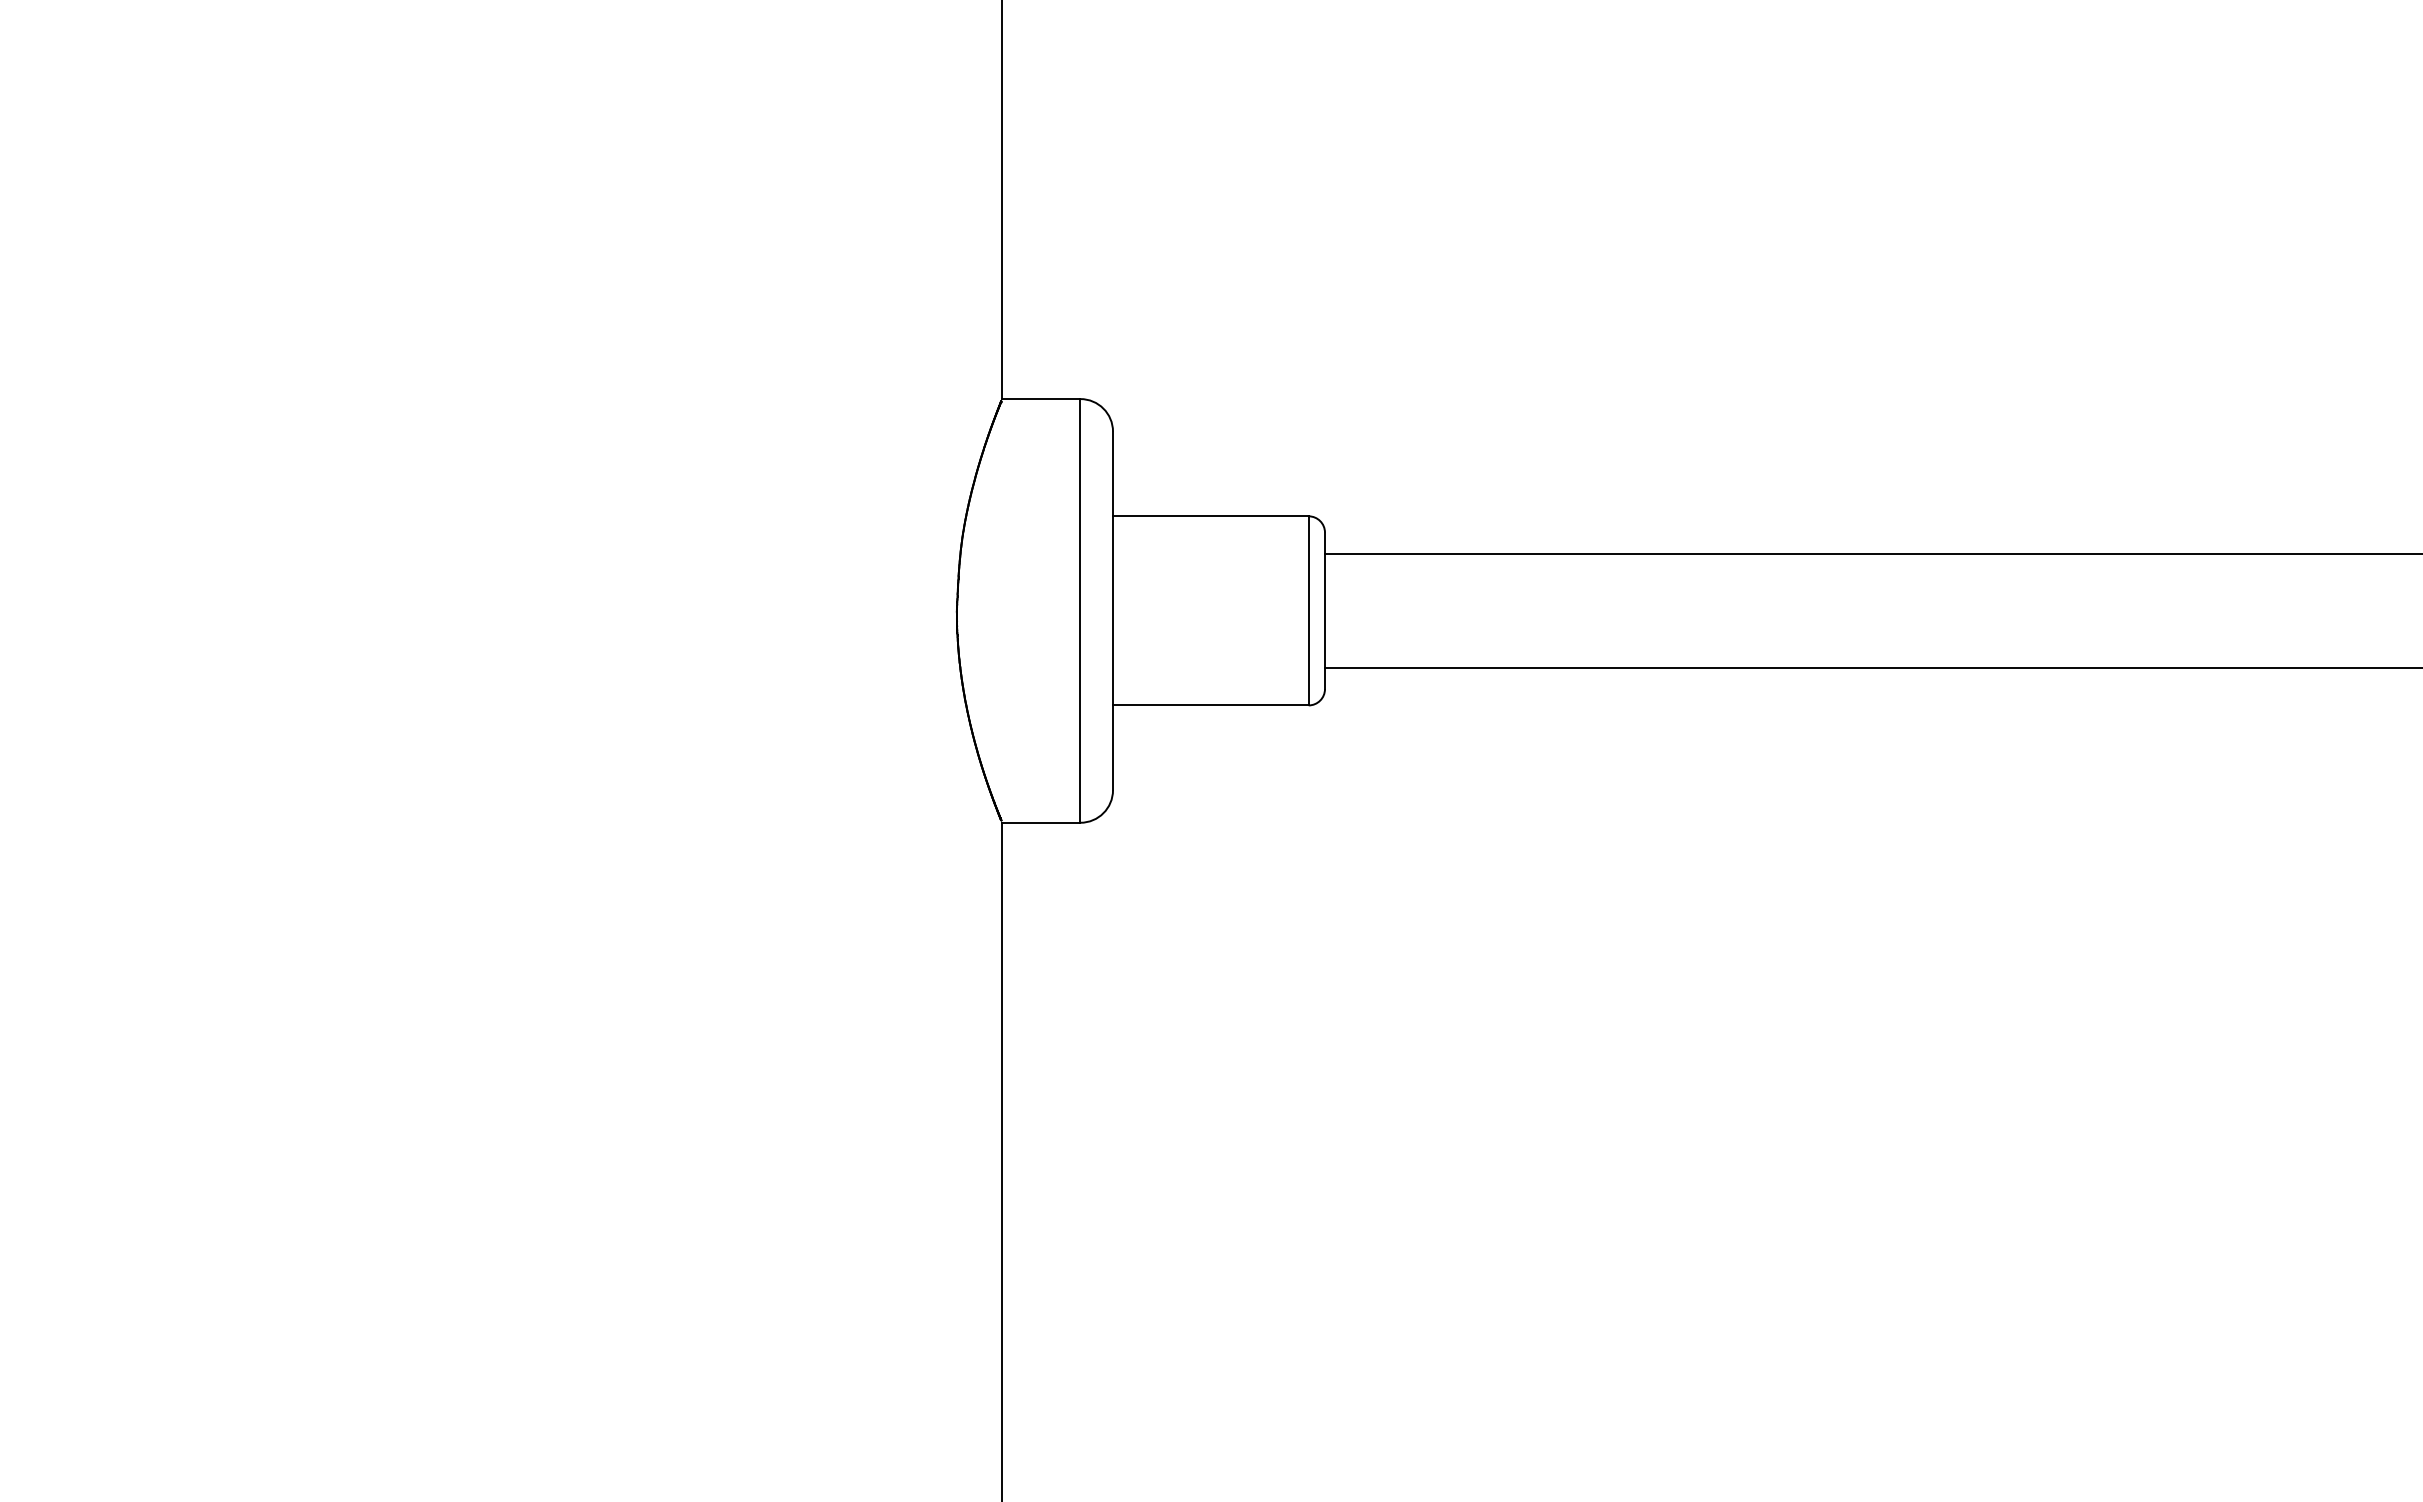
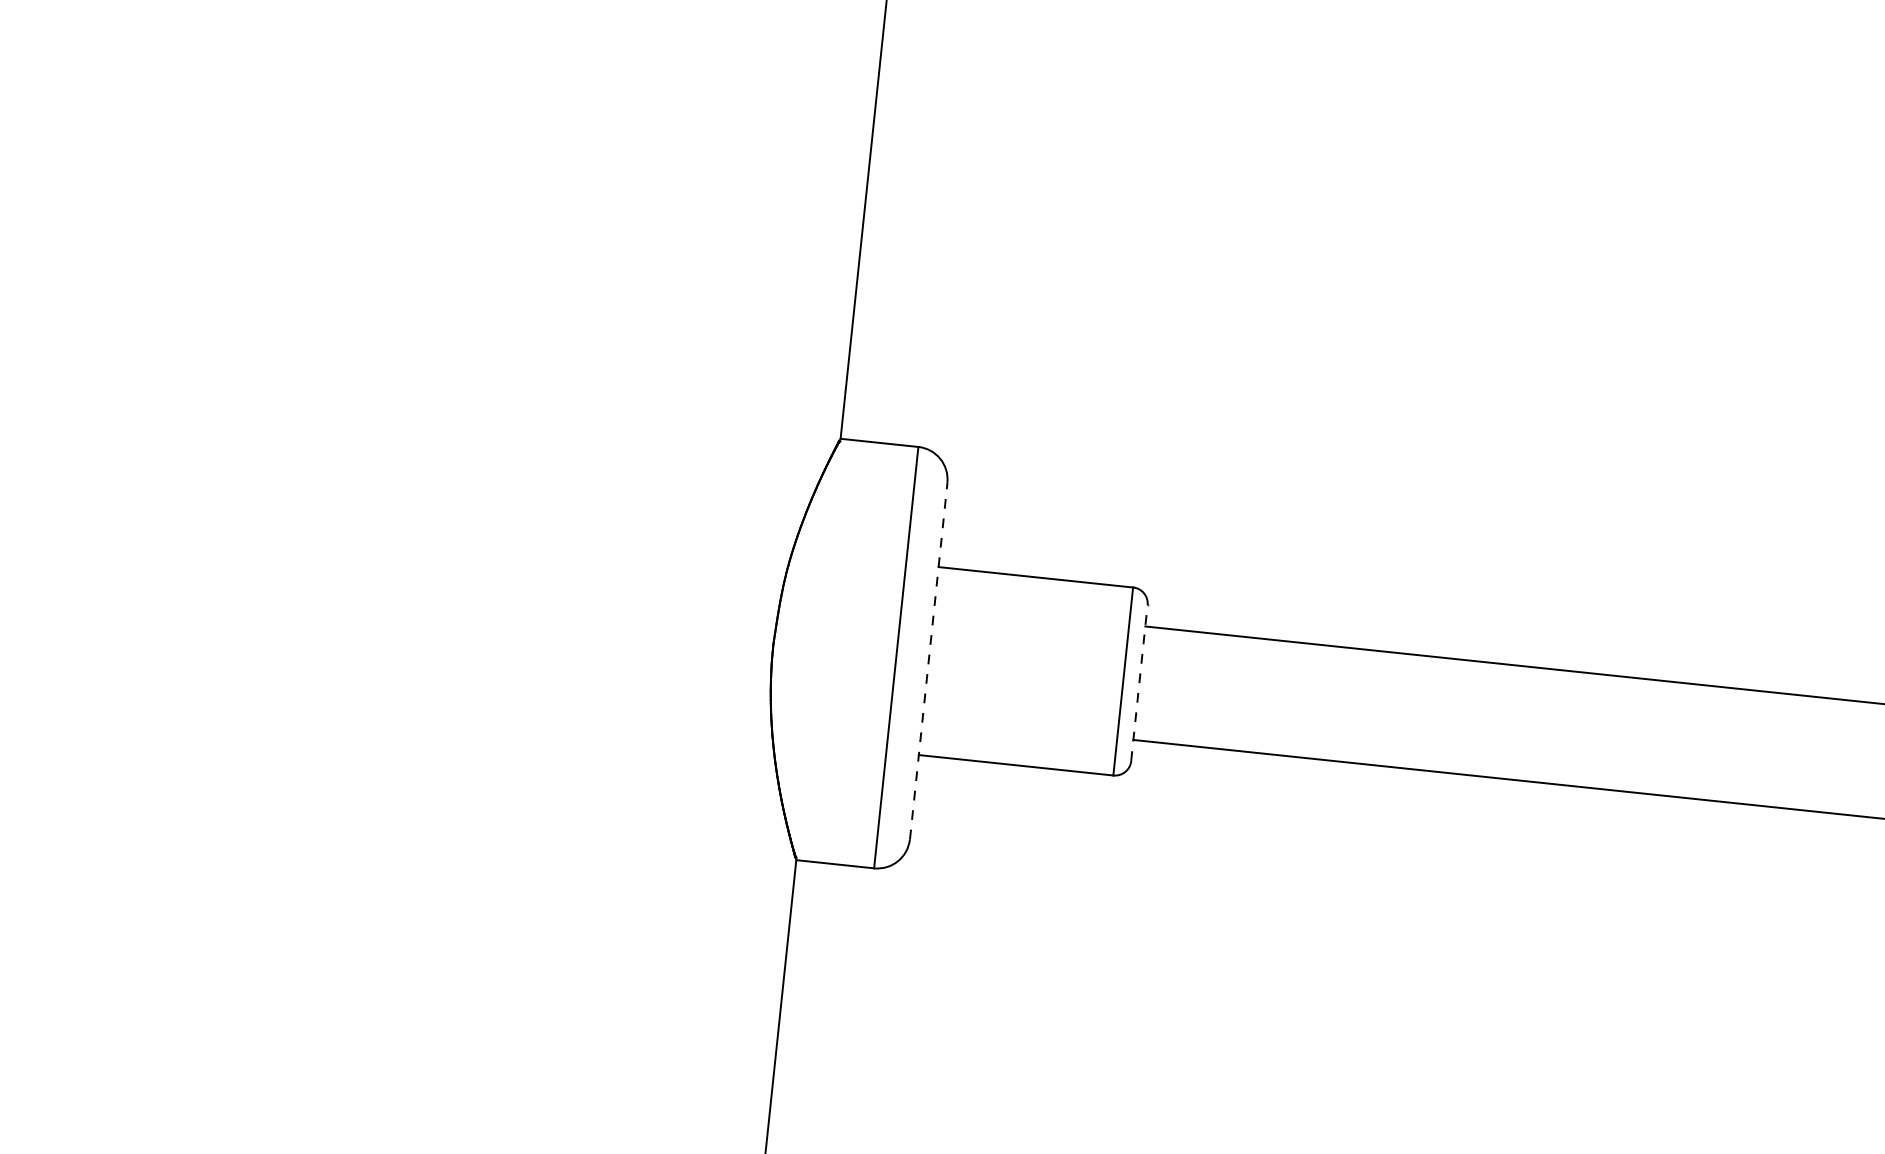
line: (1113, 610) -> (929, 660), solid -> dashed
line: (1324, 610) -> (1139, 682), solid -> dashed

